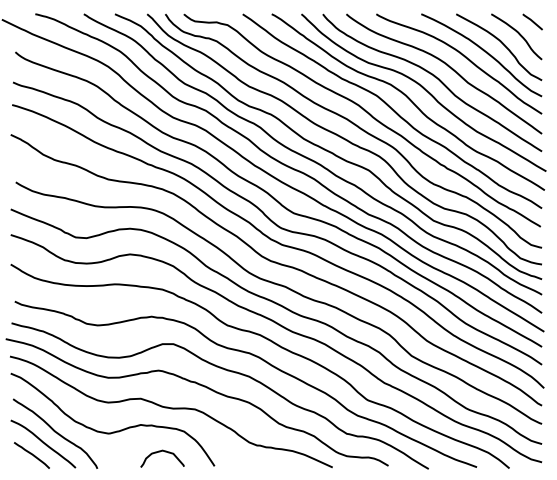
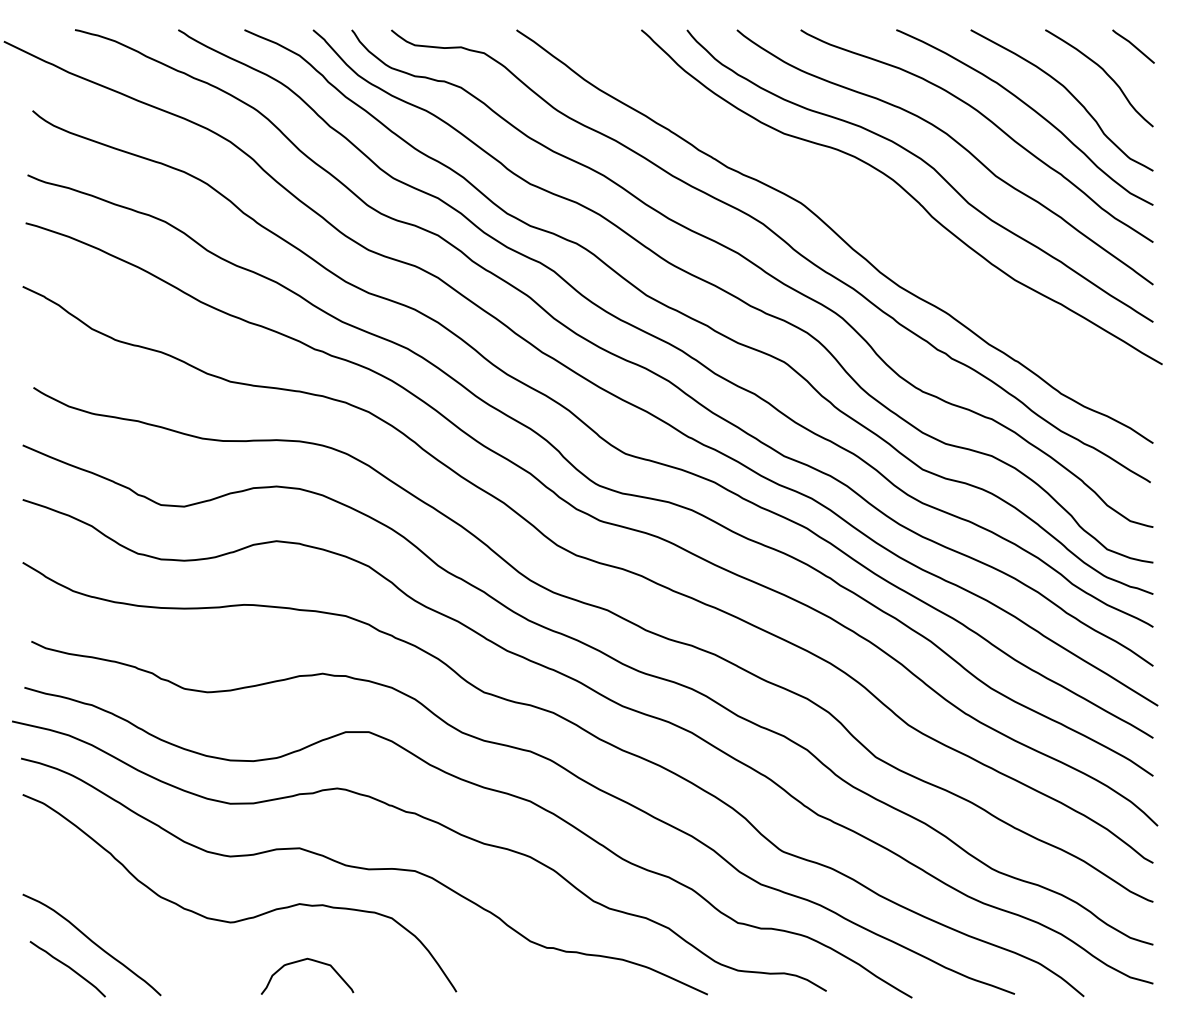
curve: (409, 100) -> (871, 213), removed
curve: (55, 432) -> (117, 920), removed
curve: (160, 452) -> (303, 962), moved

